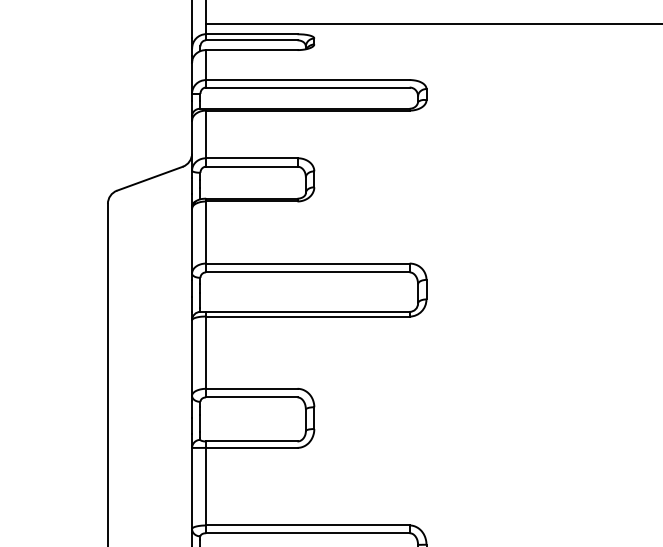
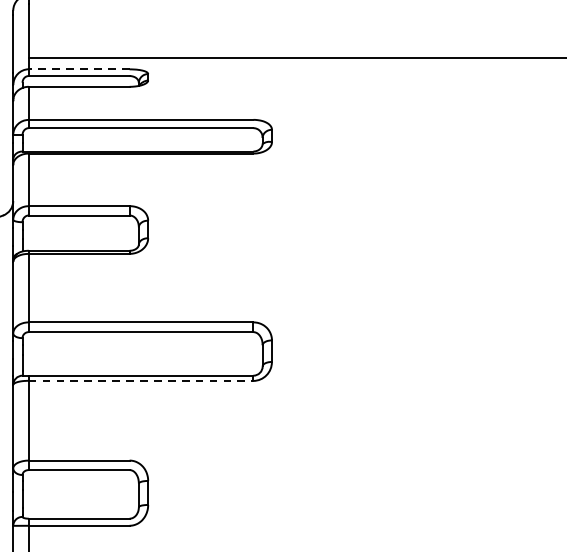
line: (251, 34) -> (78, 69), solid -> dashed
line: (307, 316) -> (140, 380), solid -> dashed

